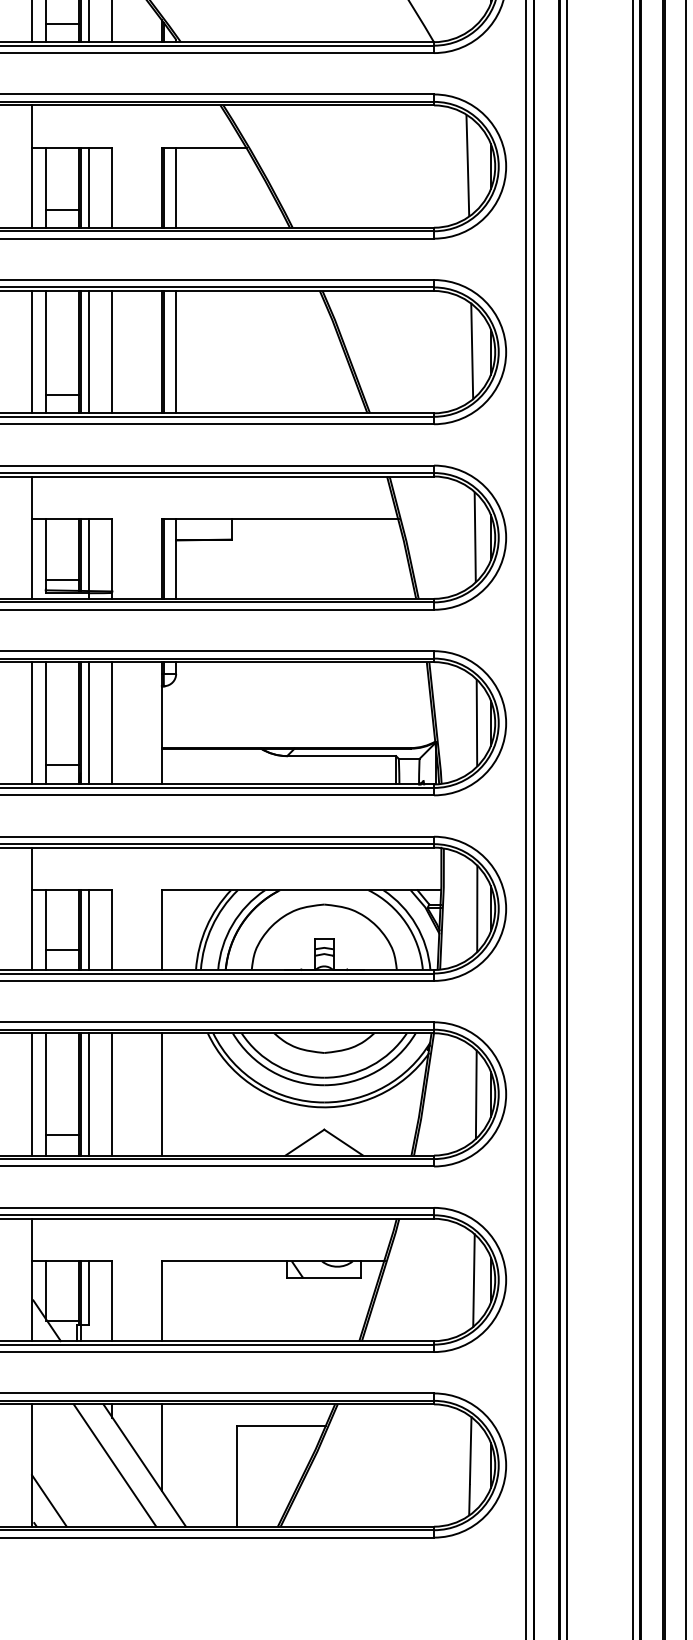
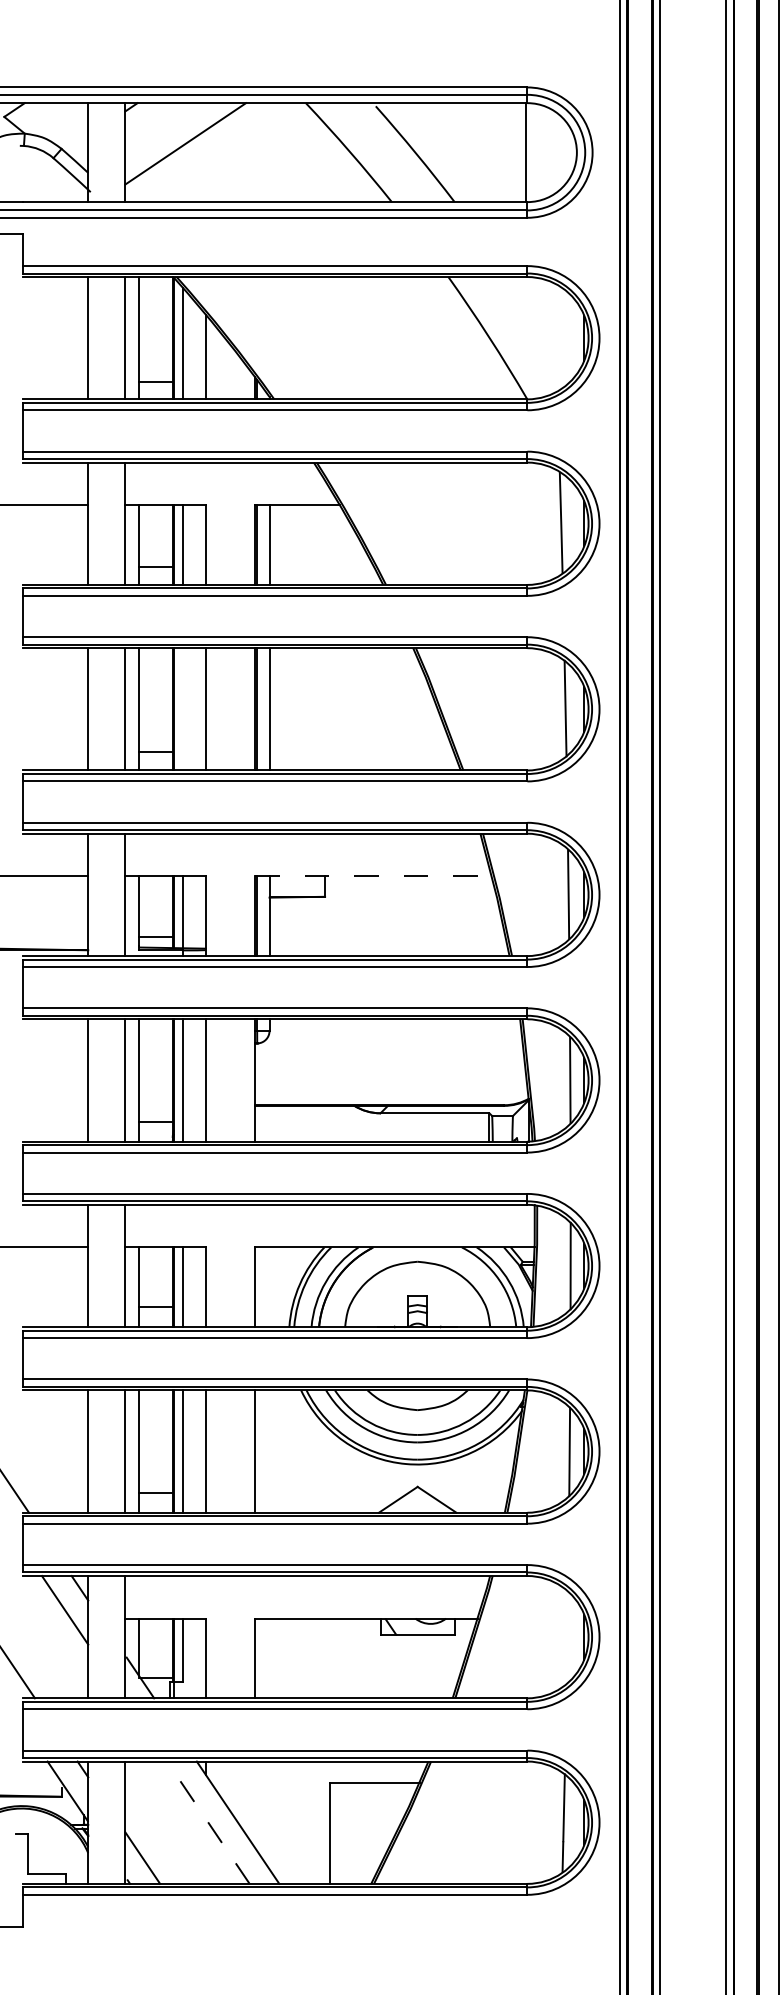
line: (89, 352) -> (182, 709), removed
line: (281, 519) -> (374, 876), solid -> dashed
line: (474, 1280) -> (567, 1637), removed
line: (162, 1447) -> (255, 1804), removed
line: (115, 1465) -> (208, 1822), solid -> dashed

